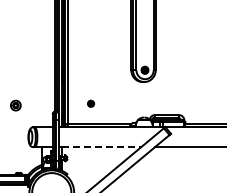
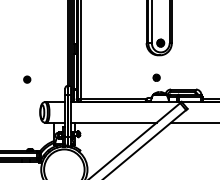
part: (91, 103) -> (157, 77), moved
part: (15, 105) -> (26, 79), size x0.62
line: (101, 147) -> (115, 123), dashed -> solid

